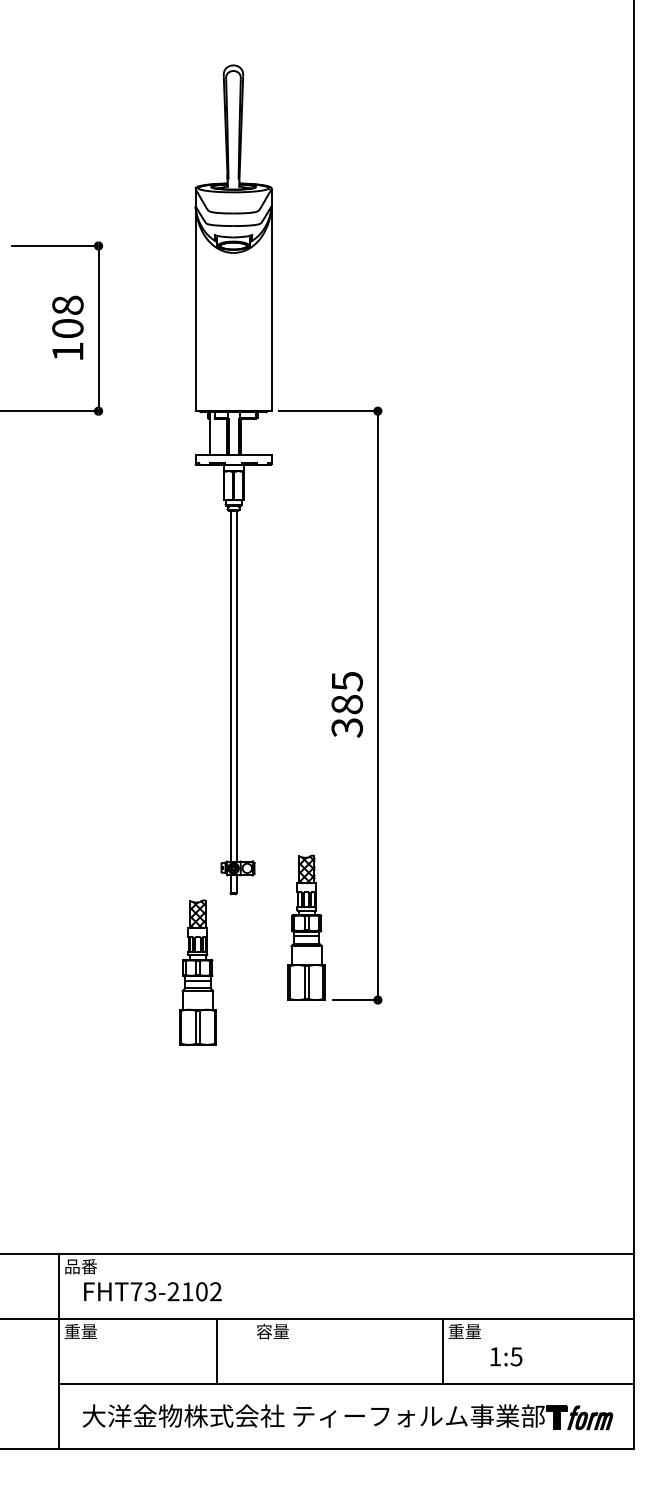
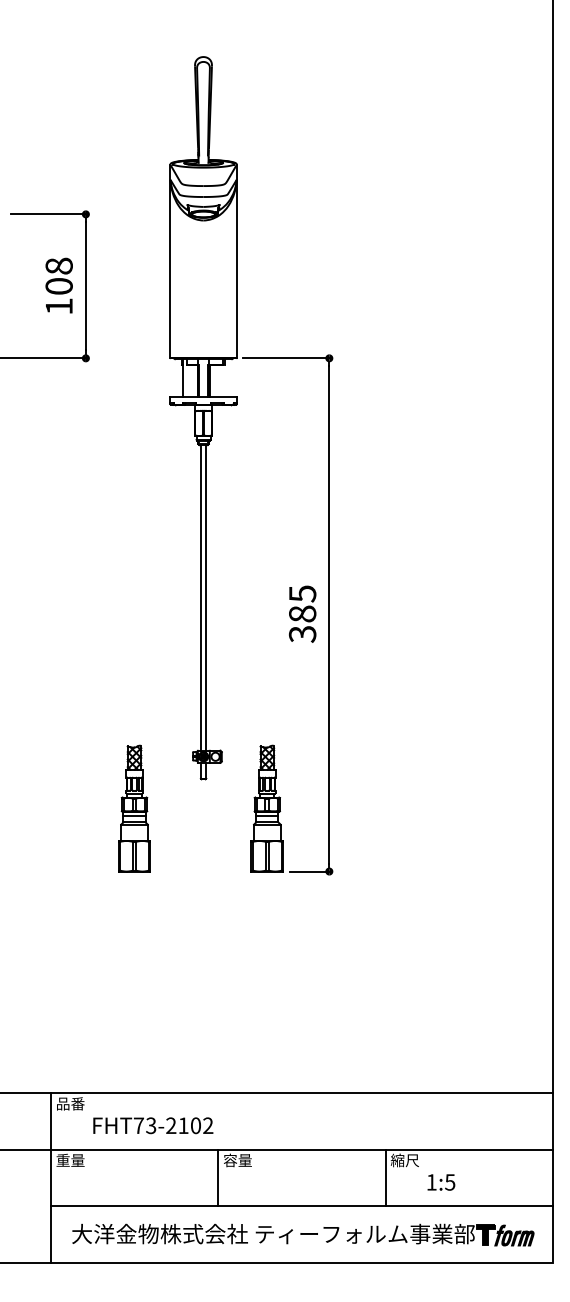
part: (197, 972) -> (134, 808), moved
text: (153, 1291) -> (153, 1125), moved
text: (464, 1331) -> (404, 1160), 重量 -> 縮尺
line: (217, 1351) -> (218, 1177), moved

